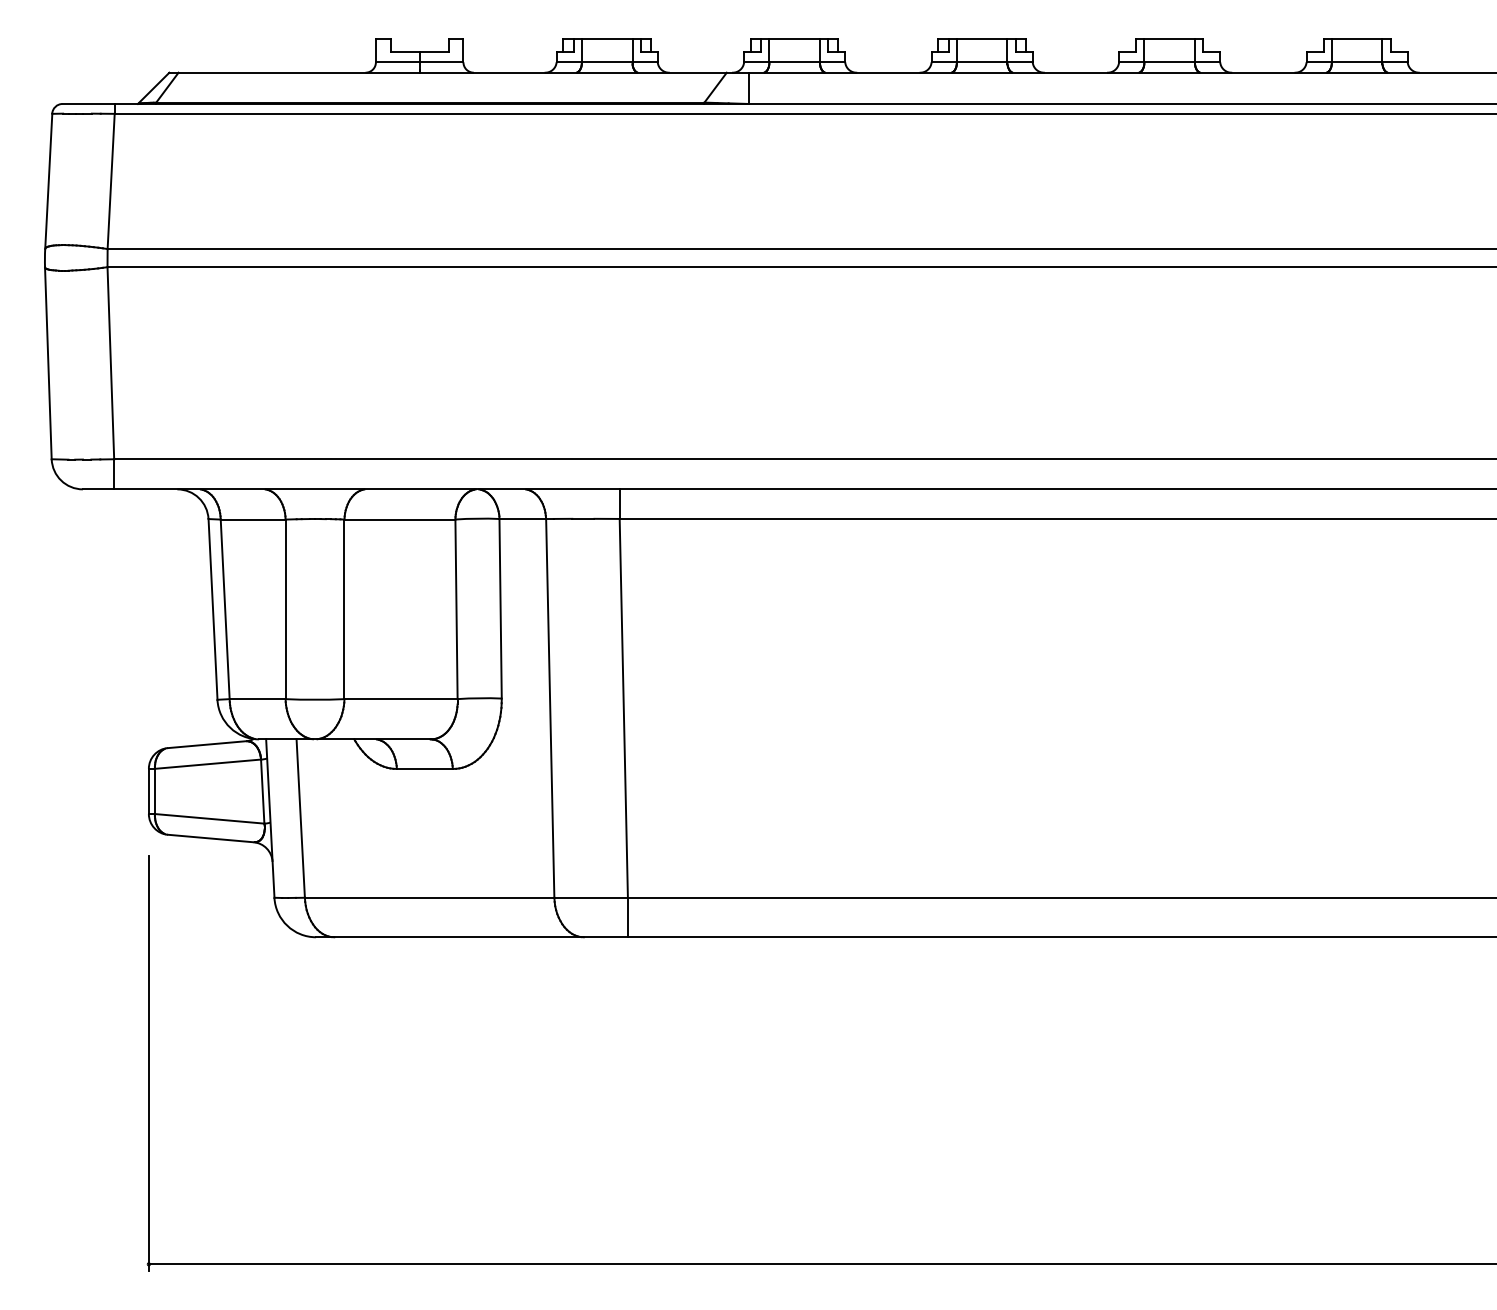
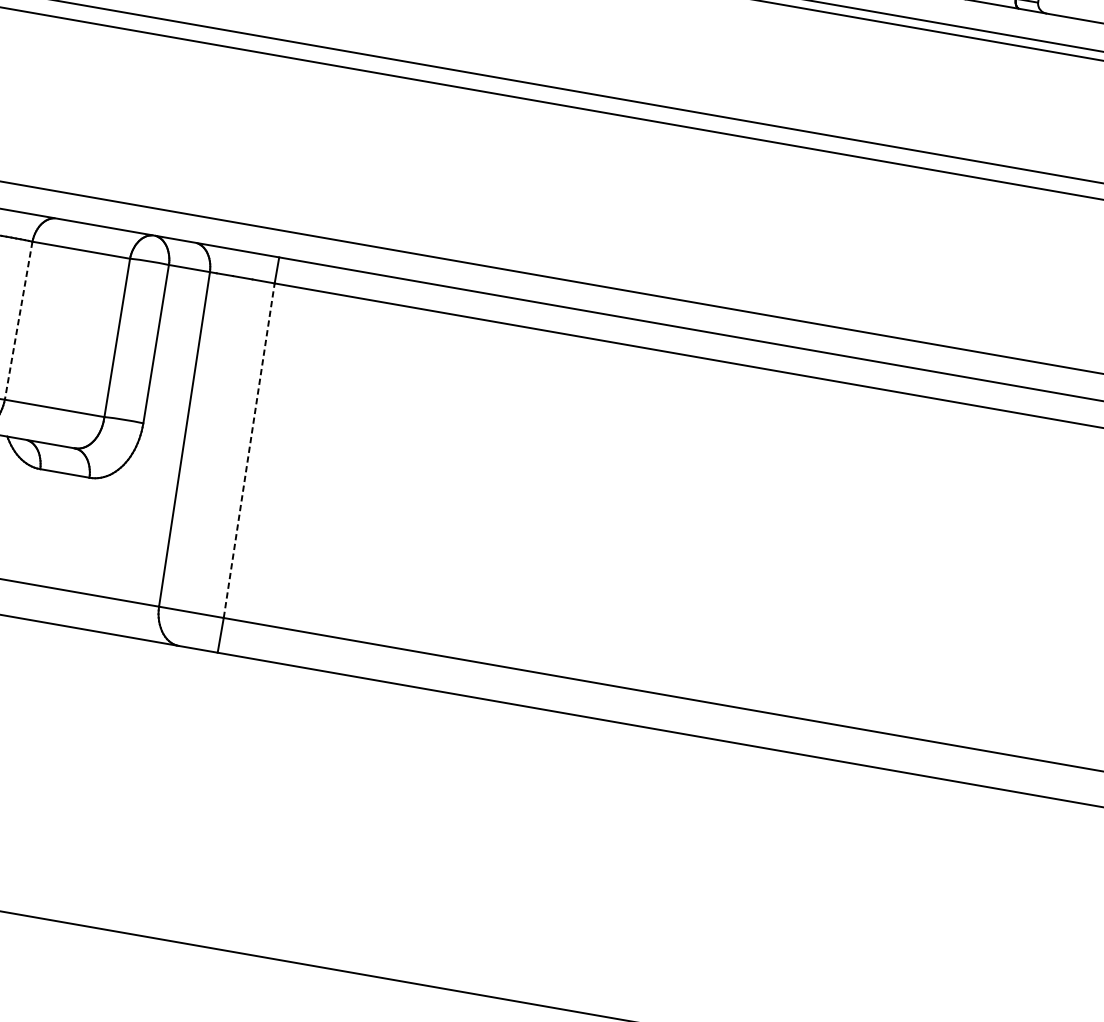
line: (344, 609) -> (18, 320), solid -> dashed
line: (623, 707) -> (249, 449), solid -> dashed

